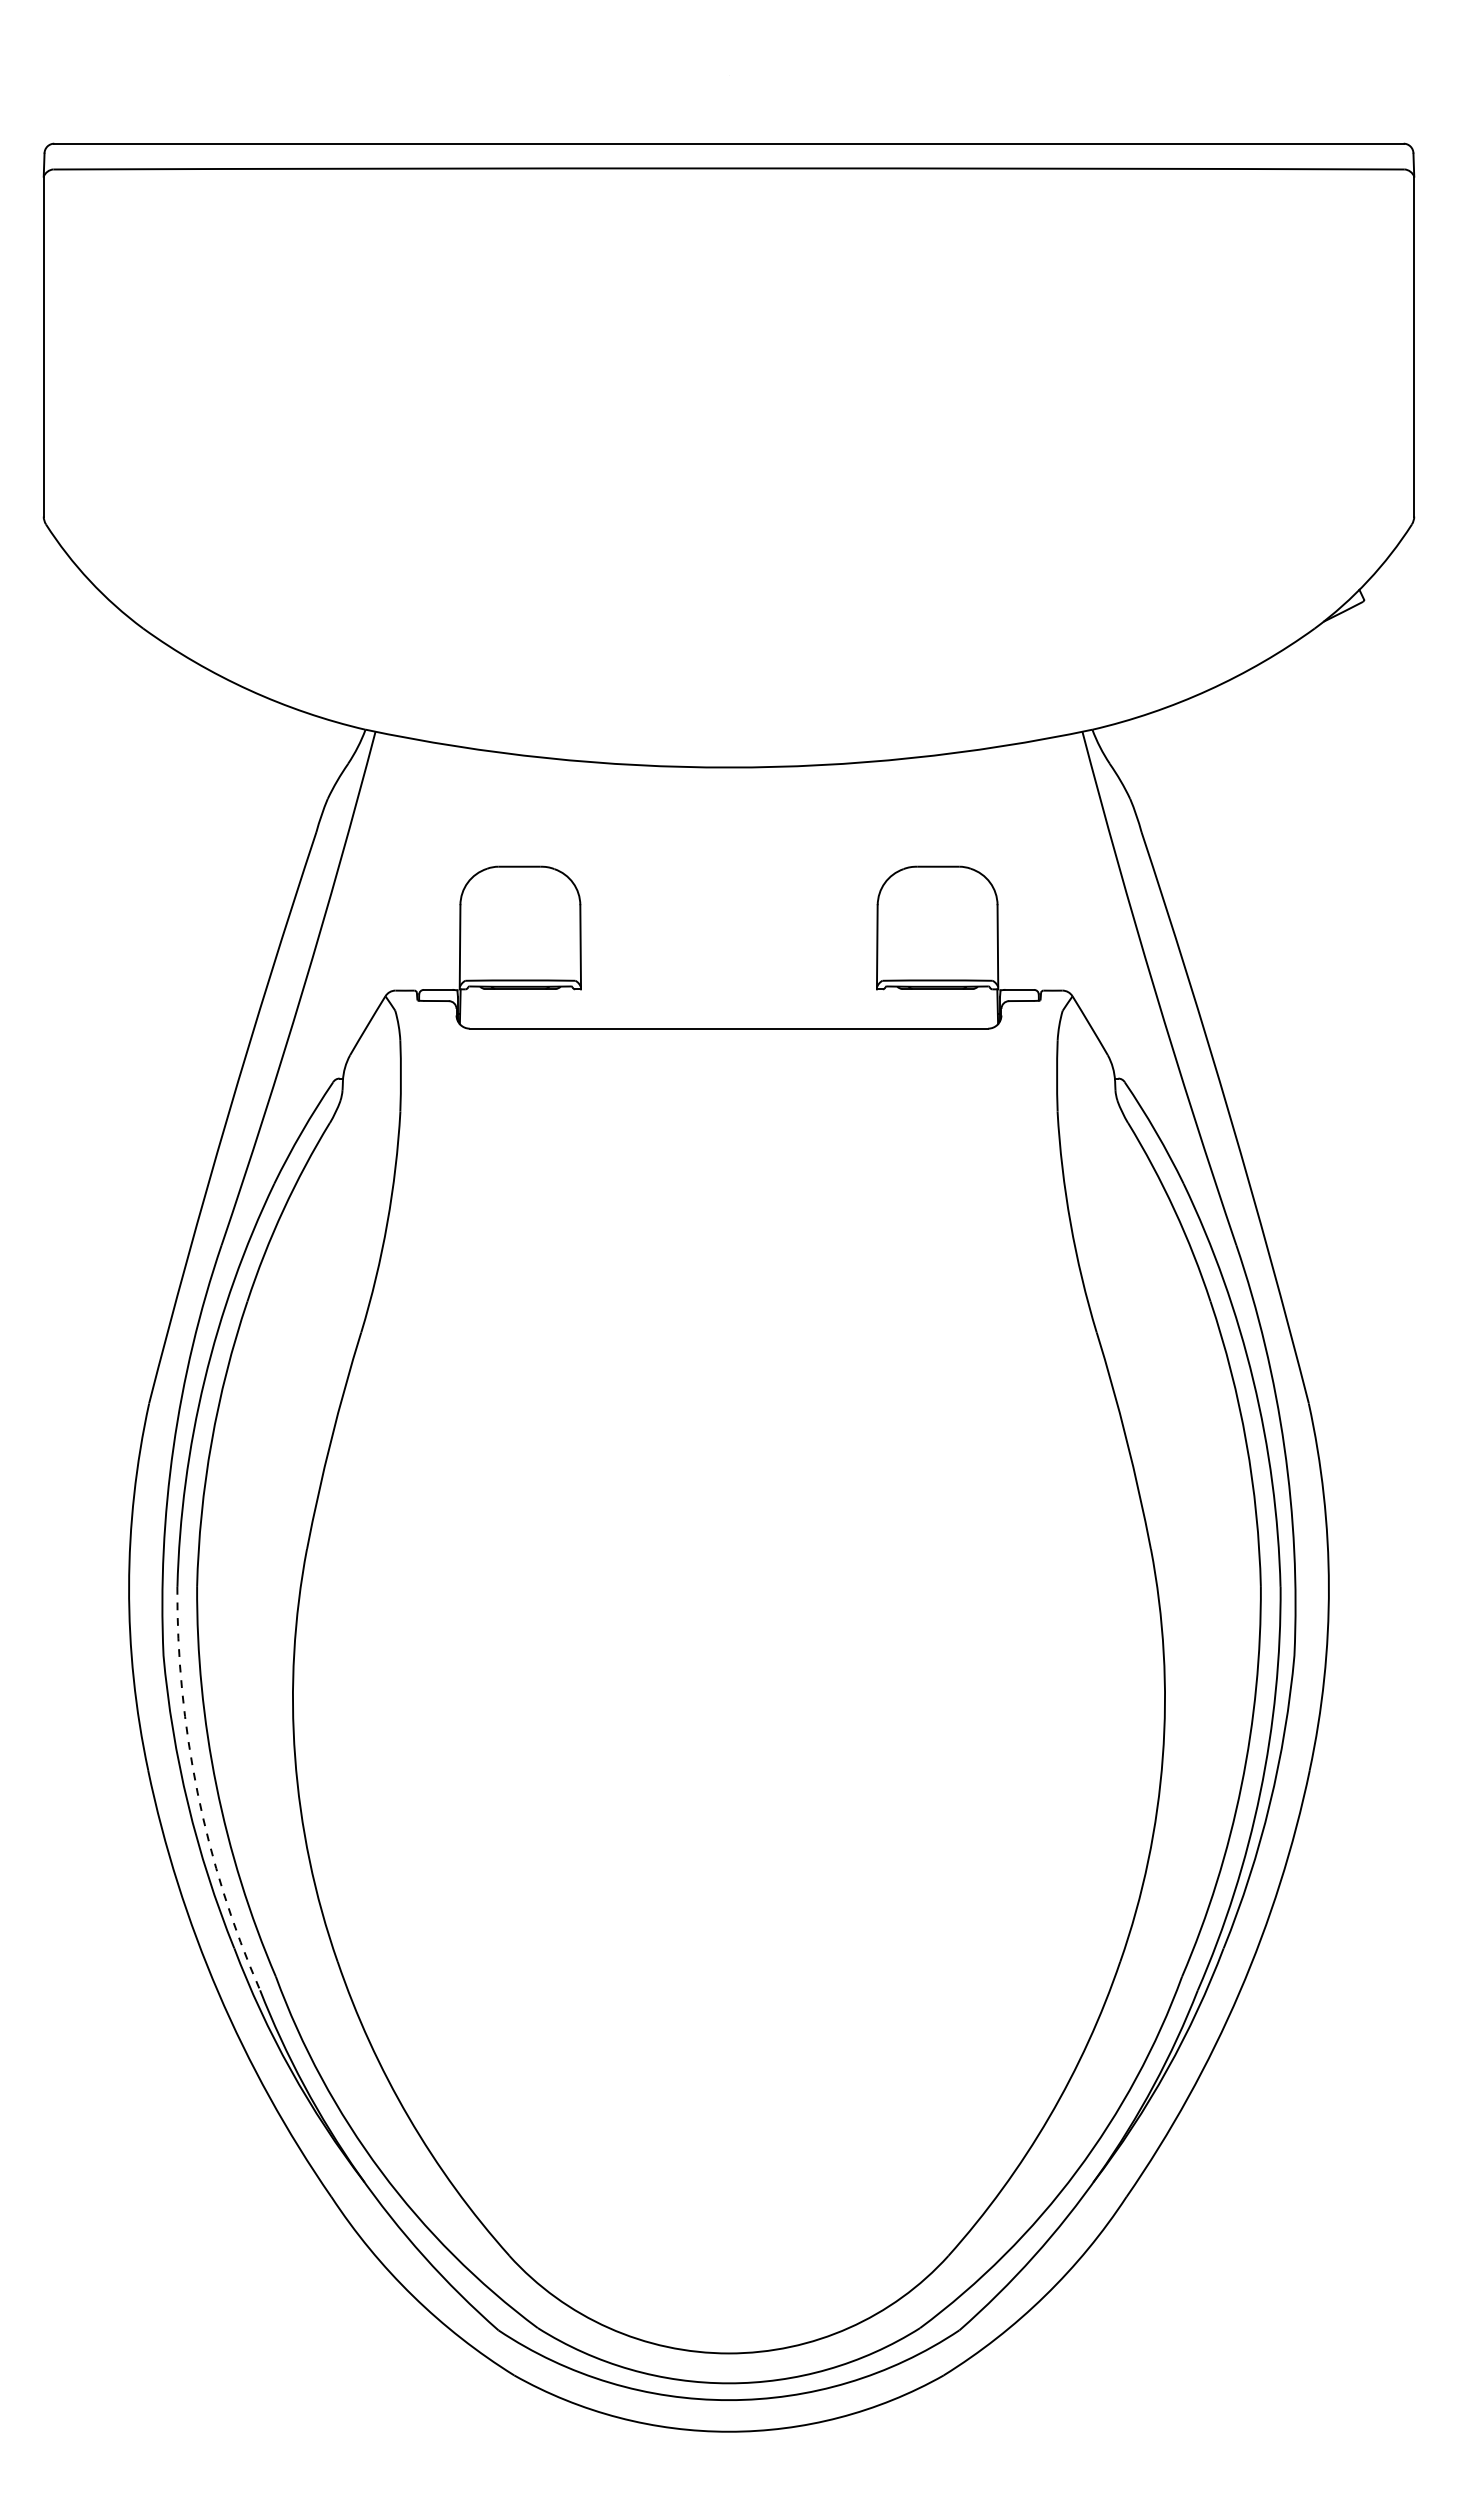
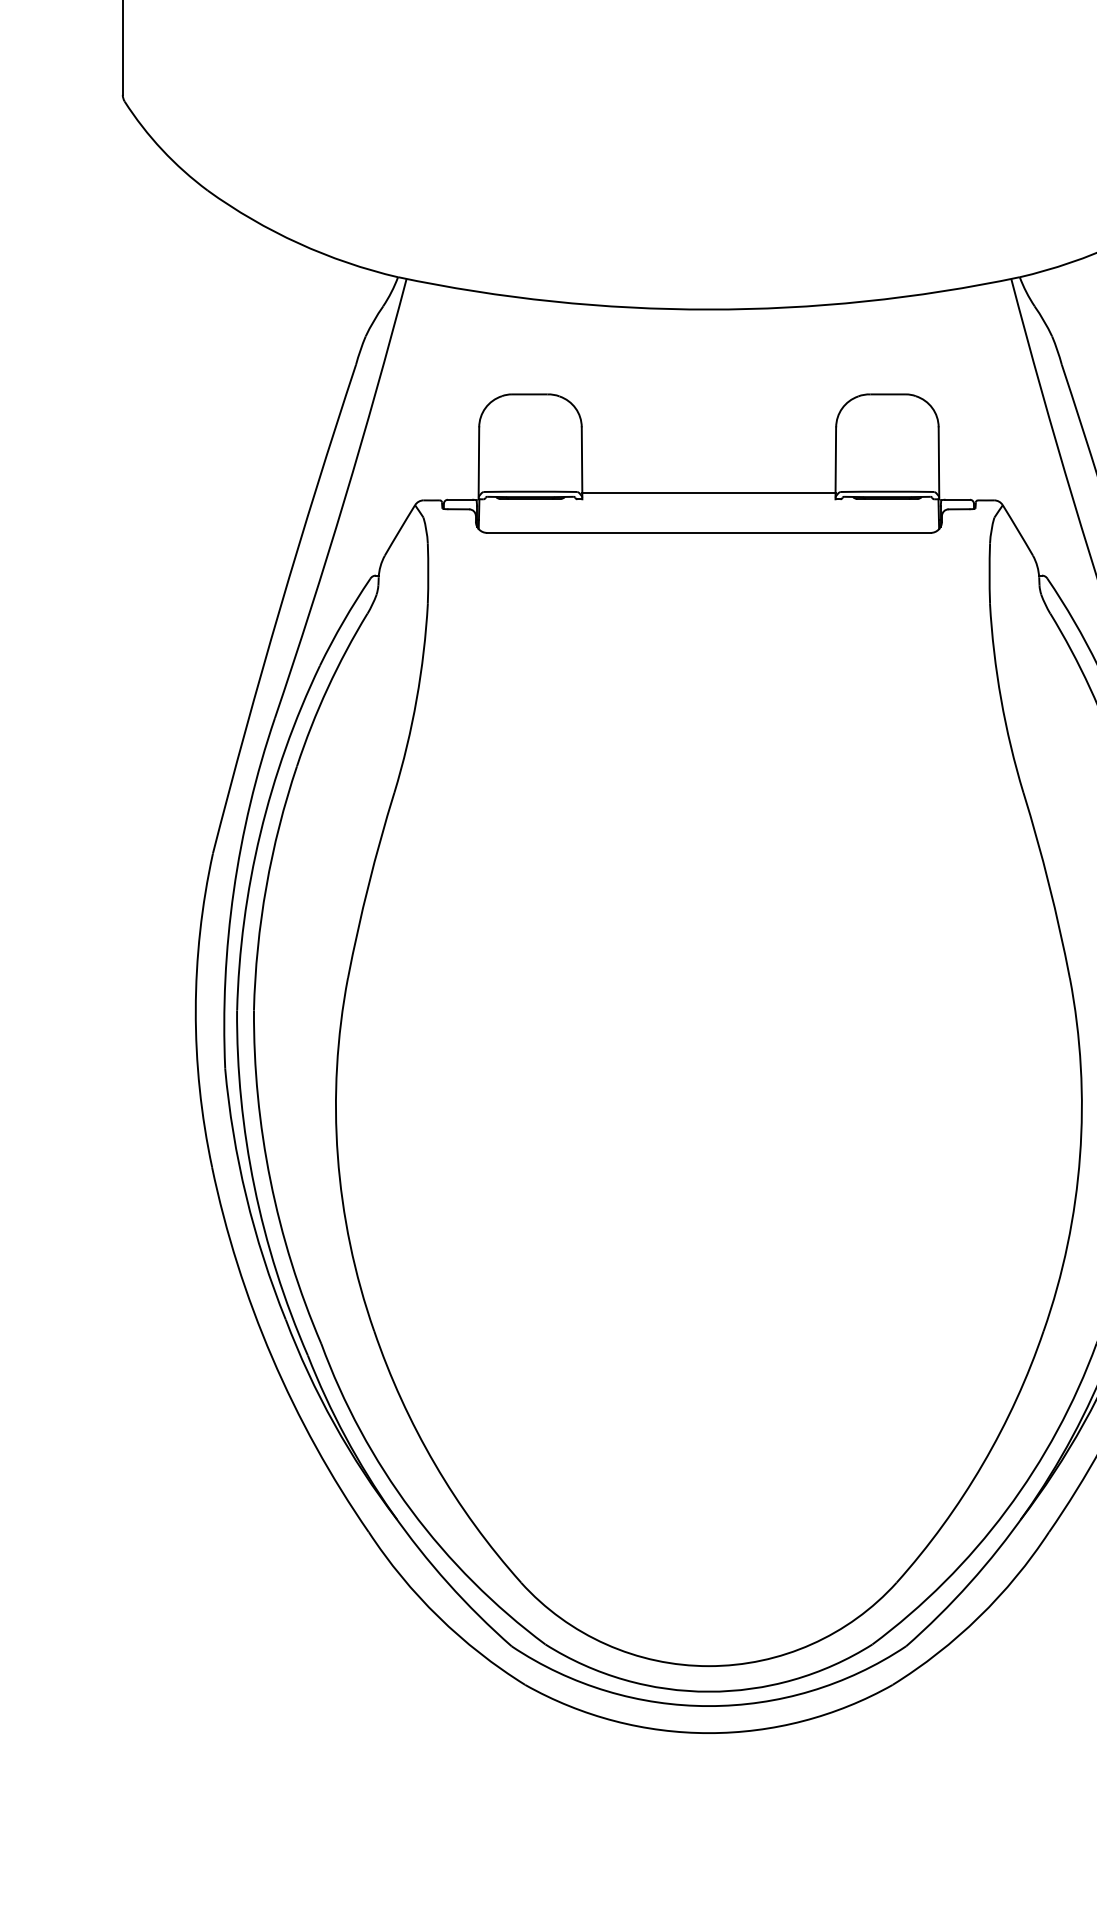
line: (728, 982) -> (708, 493), added
arc: (197, 1792) -> (254, 1186), dashed -> solid

